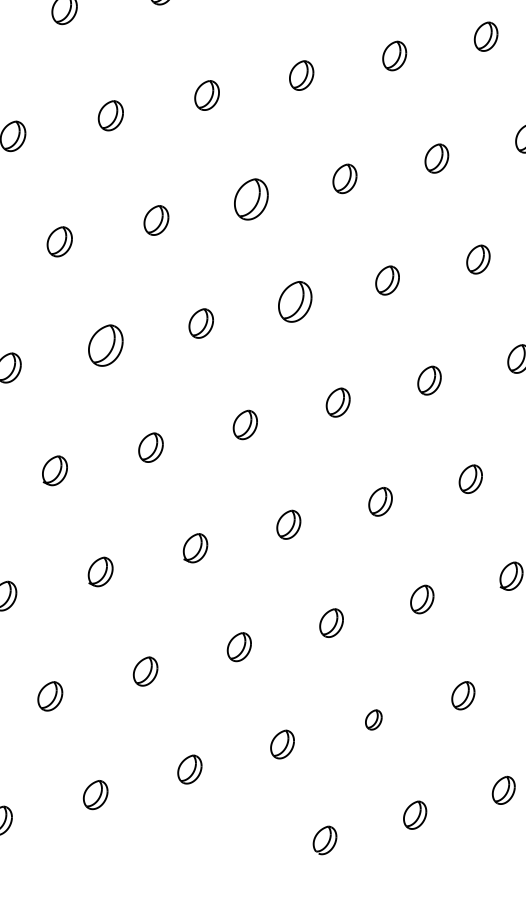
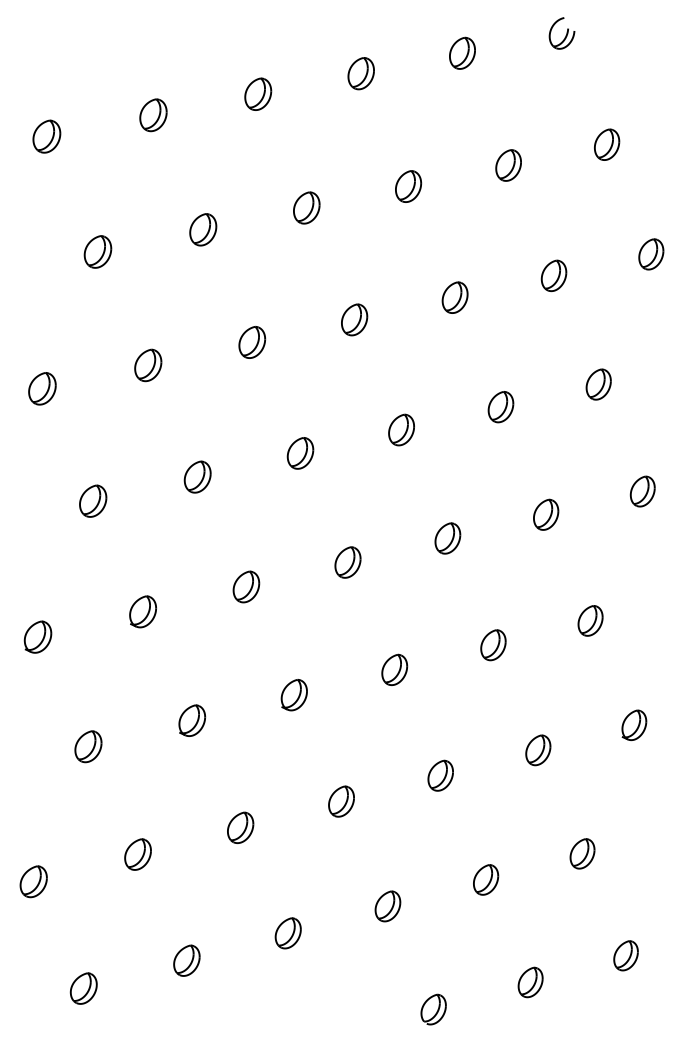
part: (251, 199) -> (354, 319), size x0.71
part: (295, 301) -> (401, 429), size x0.71
part: (105, 345) -> (197, 476), size x0.71
part: (374, 719) -> (486, 879), size x1.43

